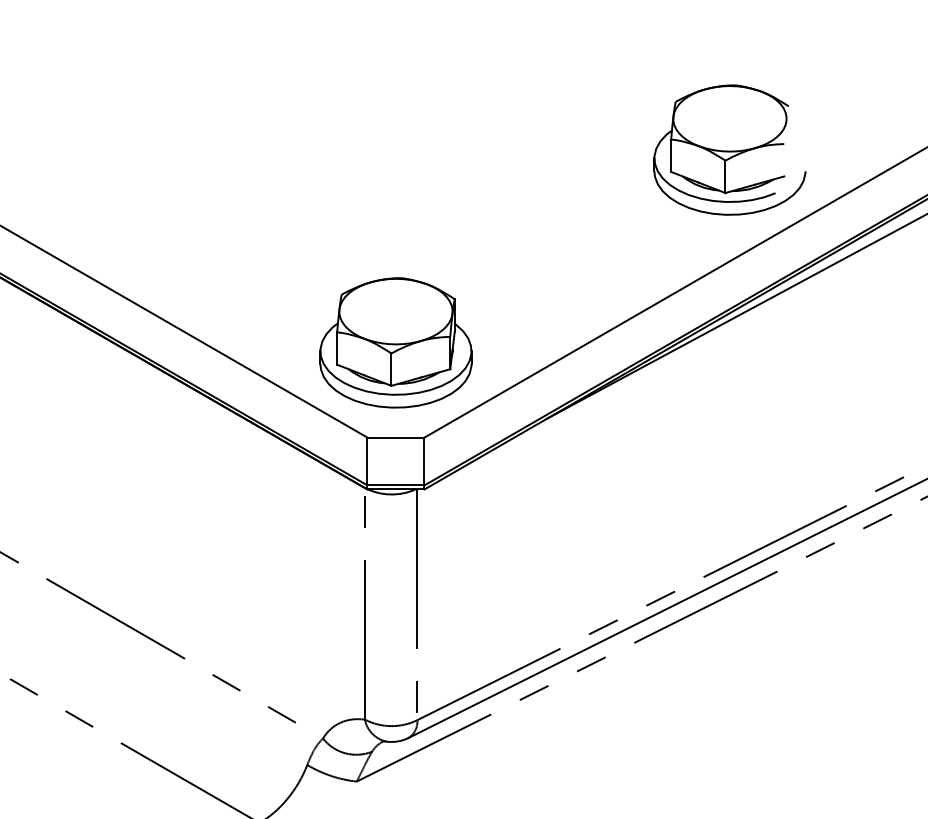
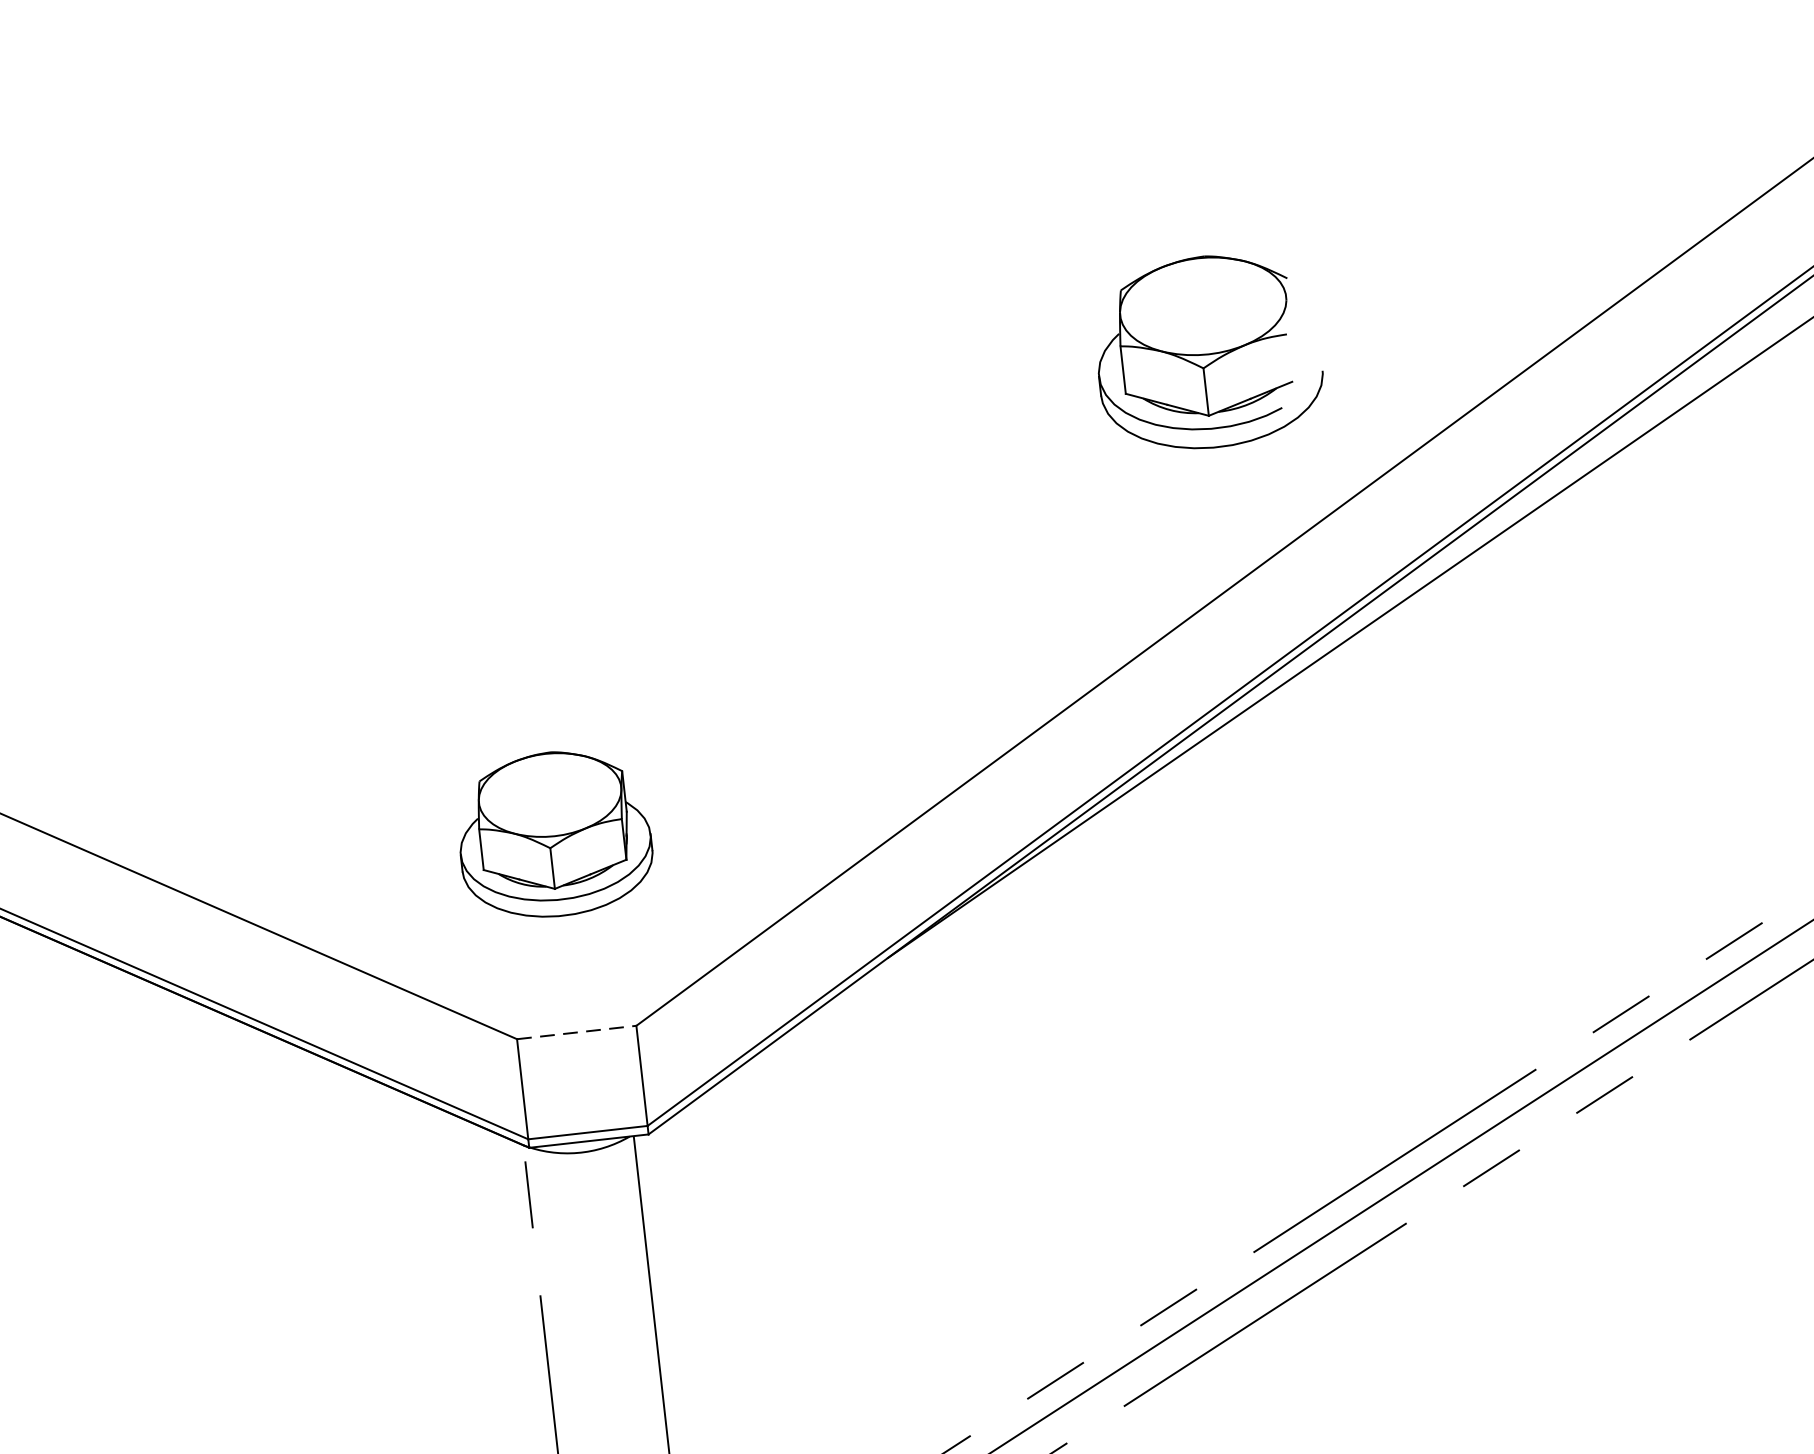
part: (729, 149) -> (1207, 351), size x0.7
part: (395, 342) -> (553, 833), size x0.6
line: (396, 437) -> (577, 1032), solid -> dashed

